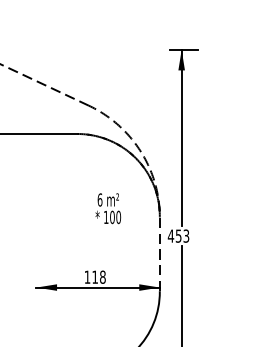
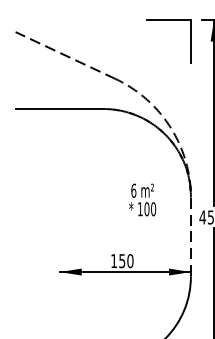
part: (139, 50) -> (169, 20), added
text: (108, 208) -> (142, 199), moved
text: (98, 276) -> (125, 260), 118 -> 150

